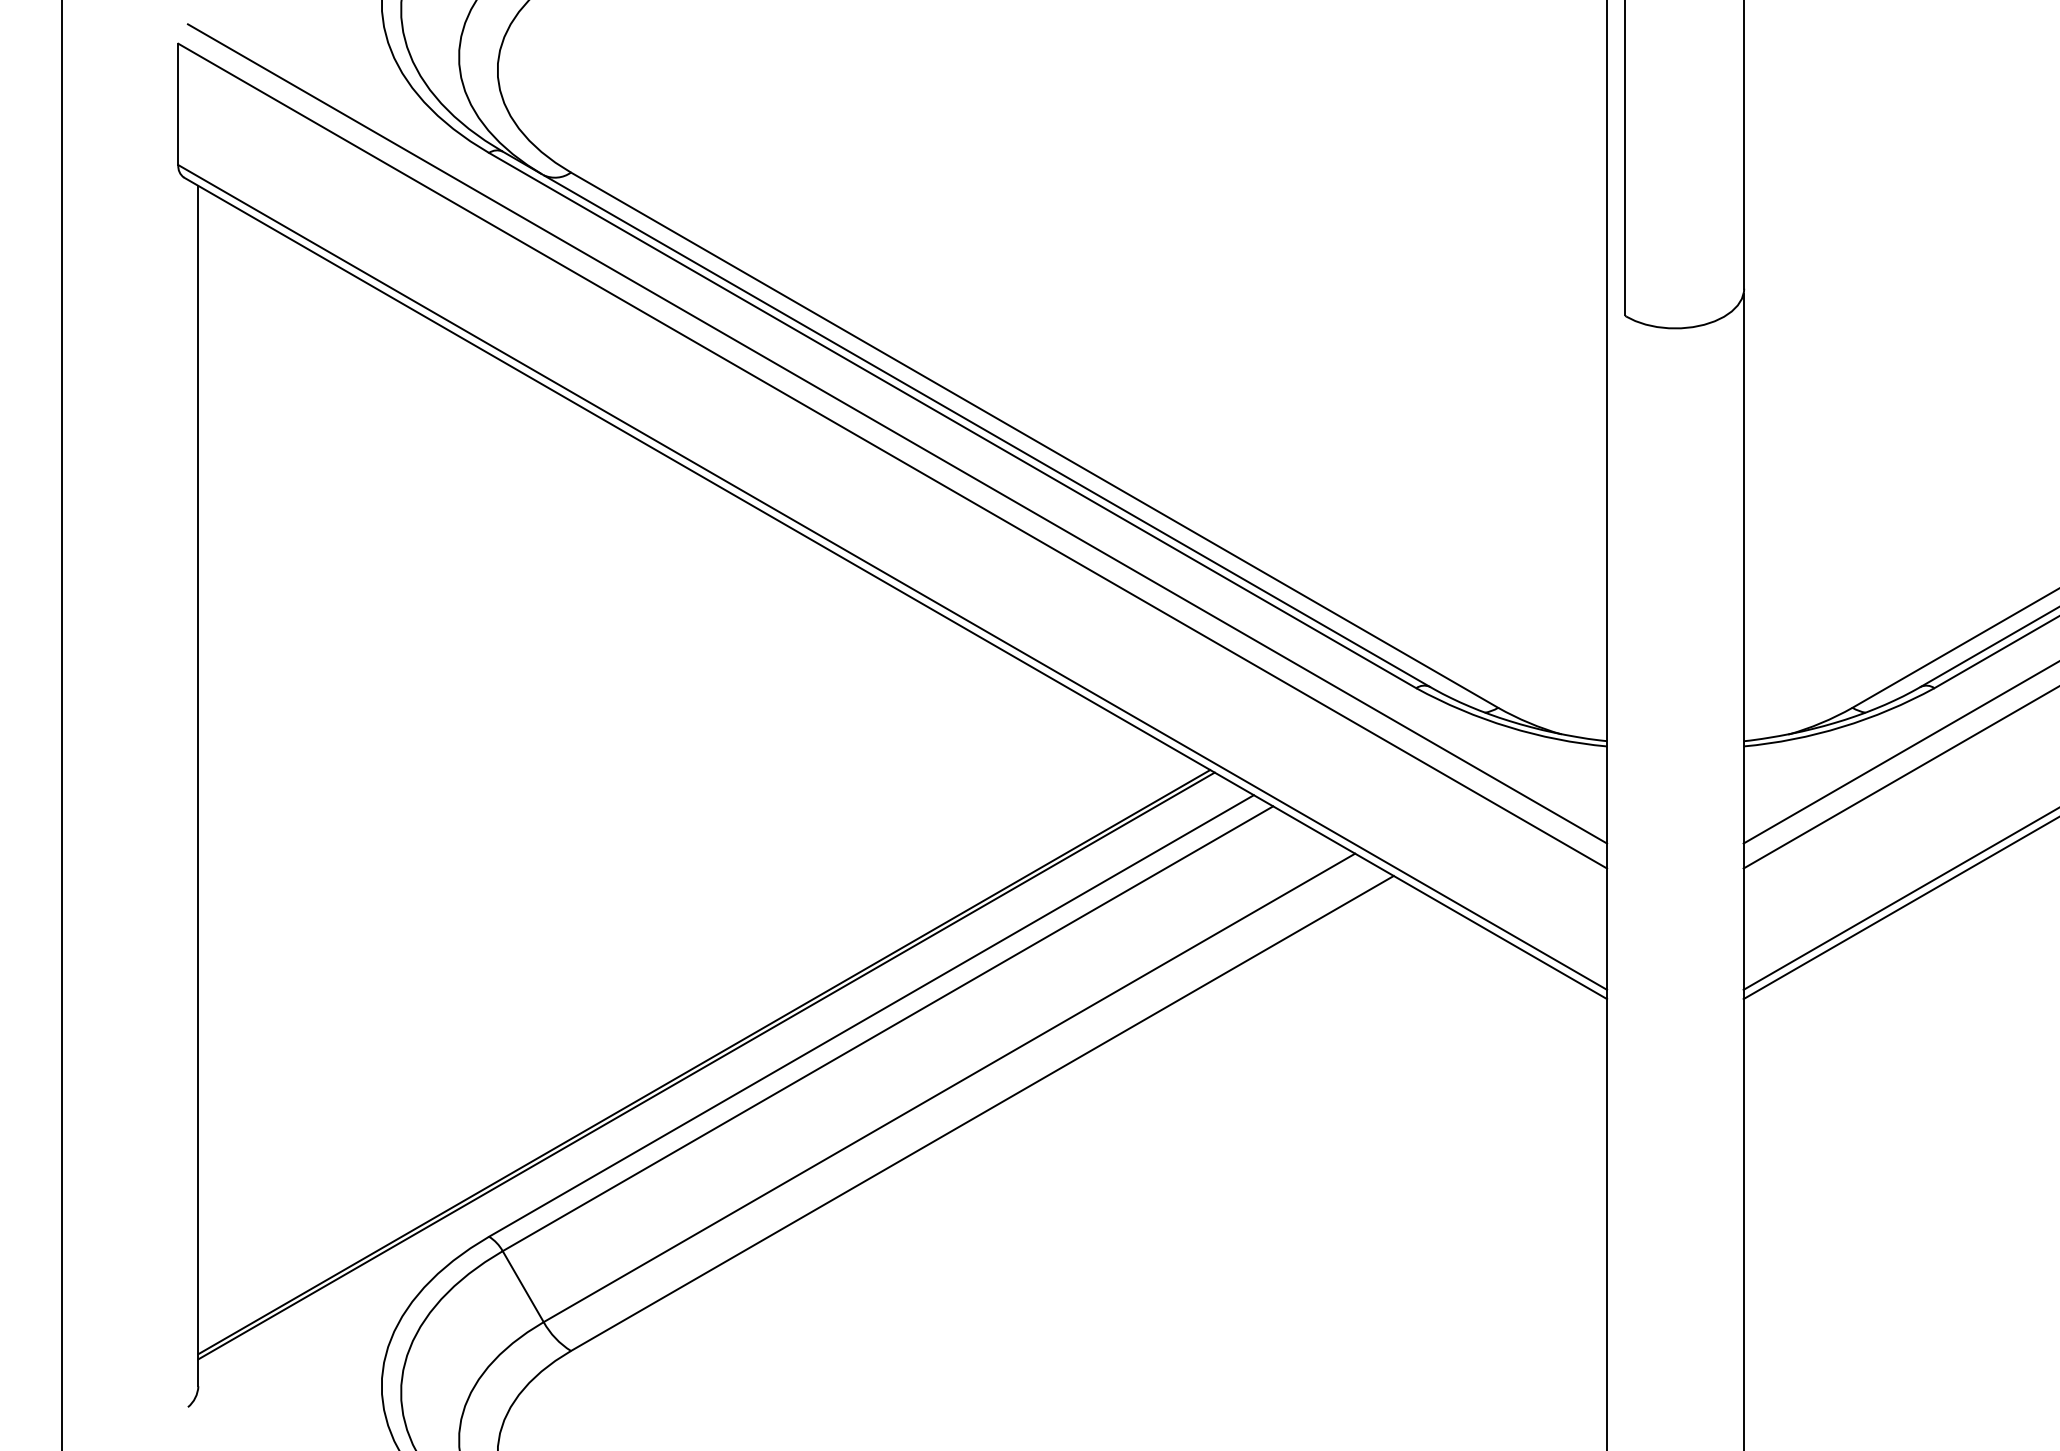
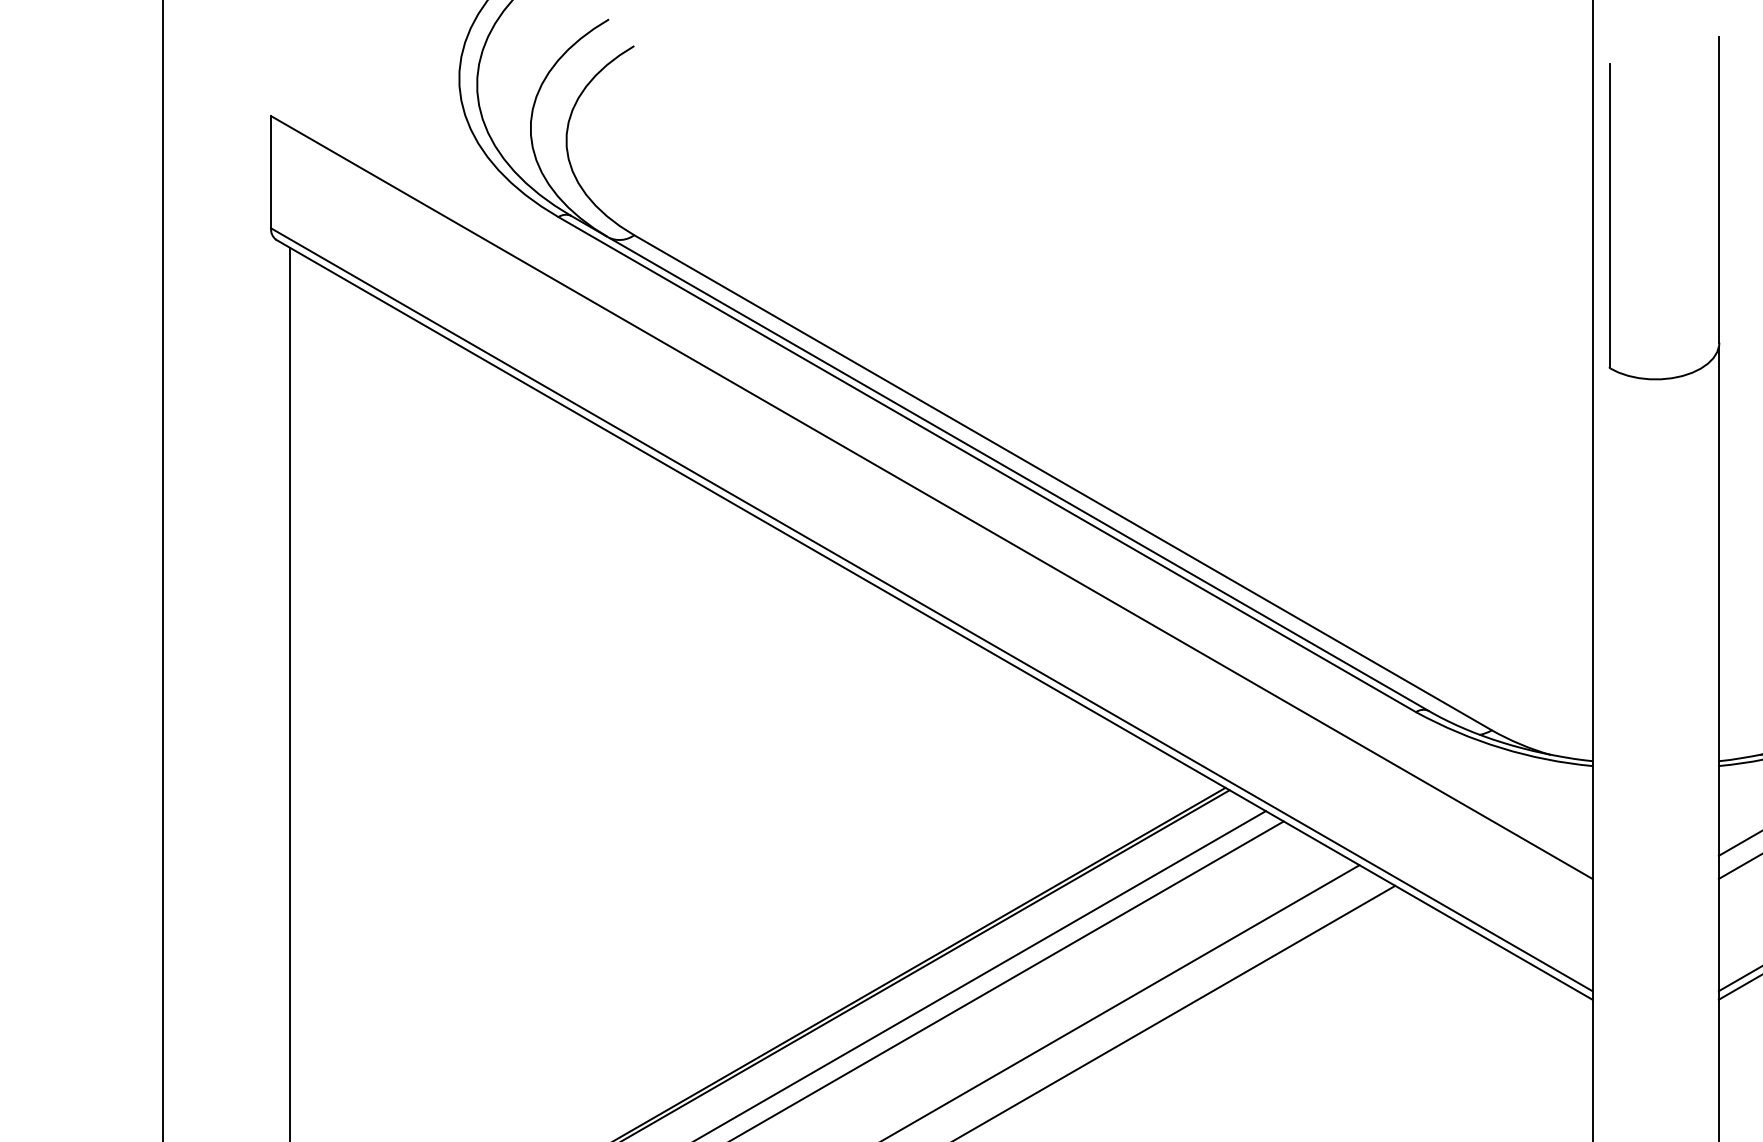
line: (897, 433) -> (936, 476), removed

